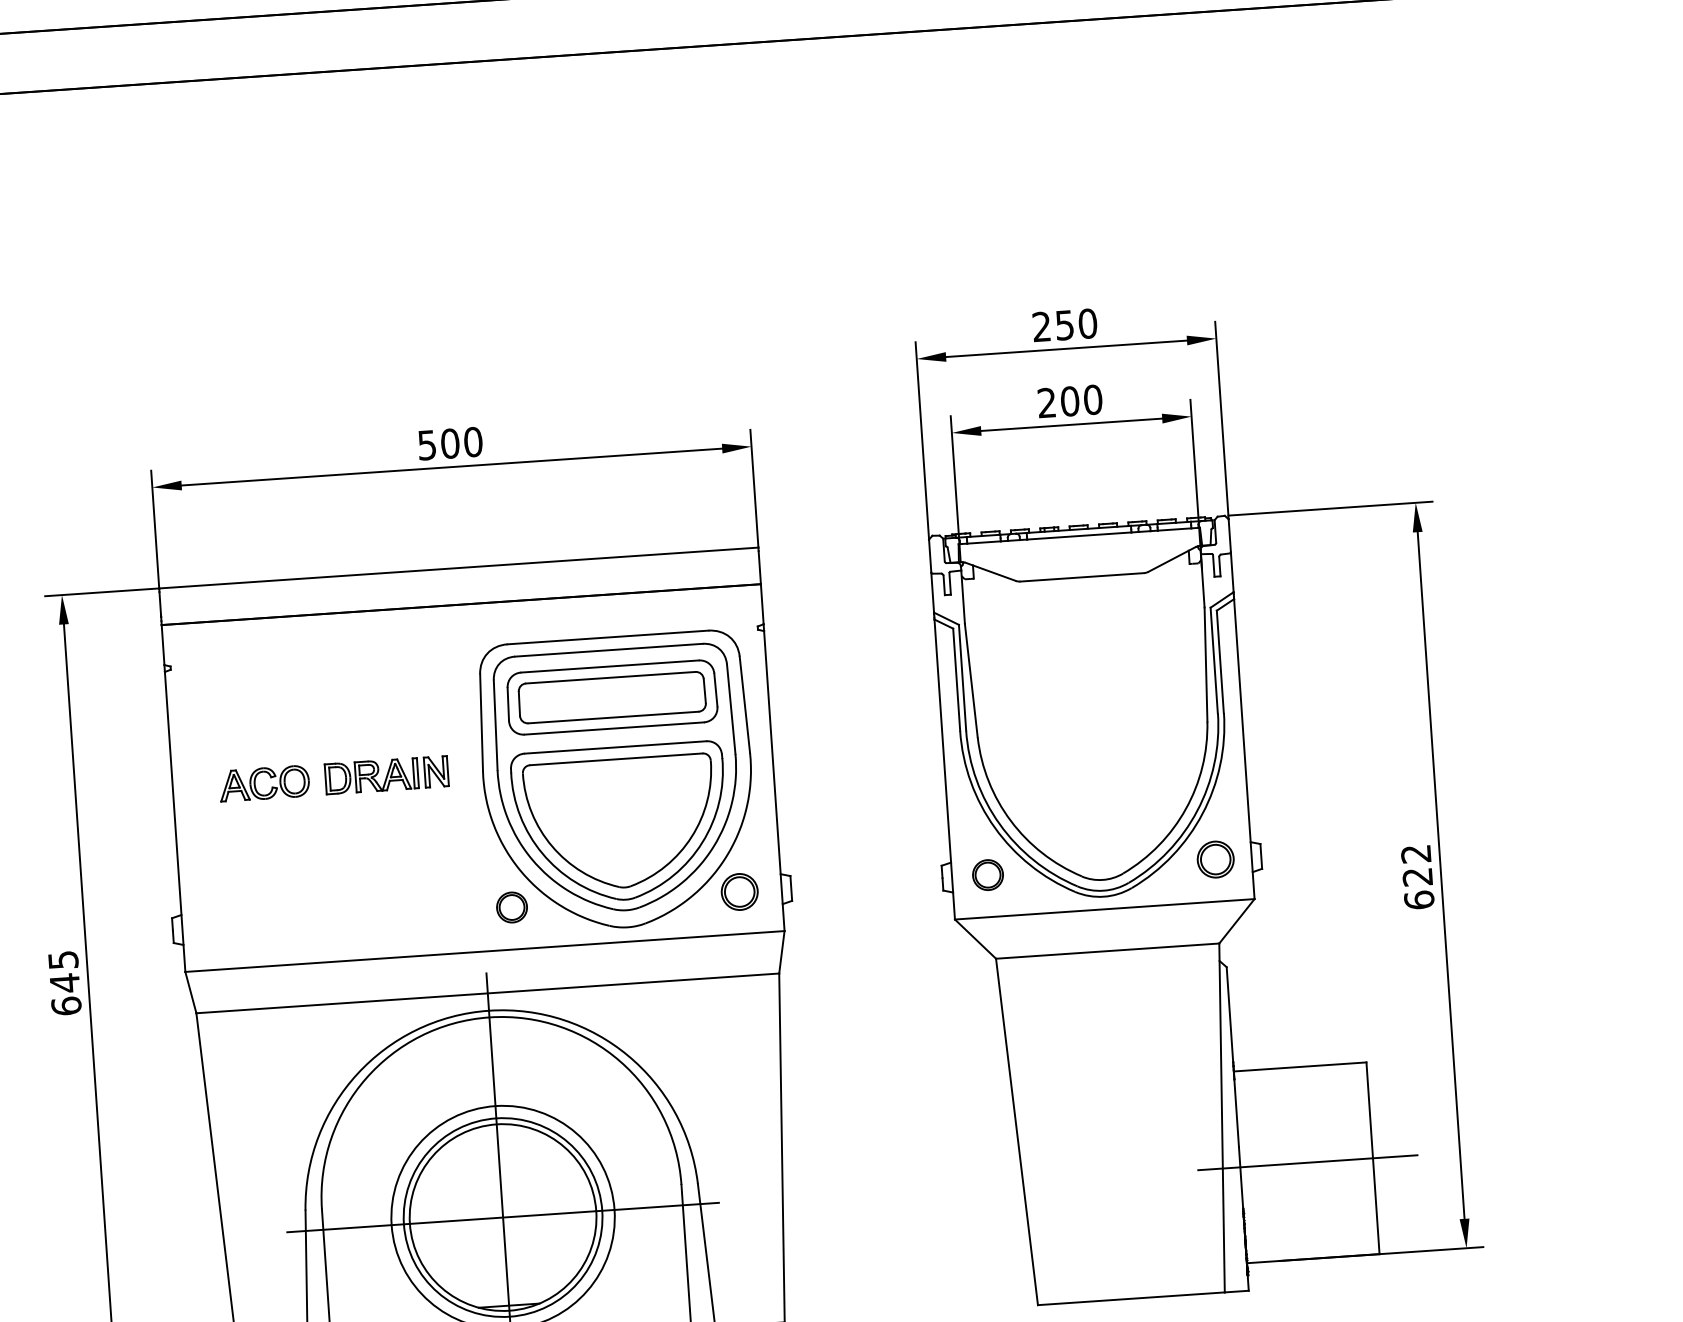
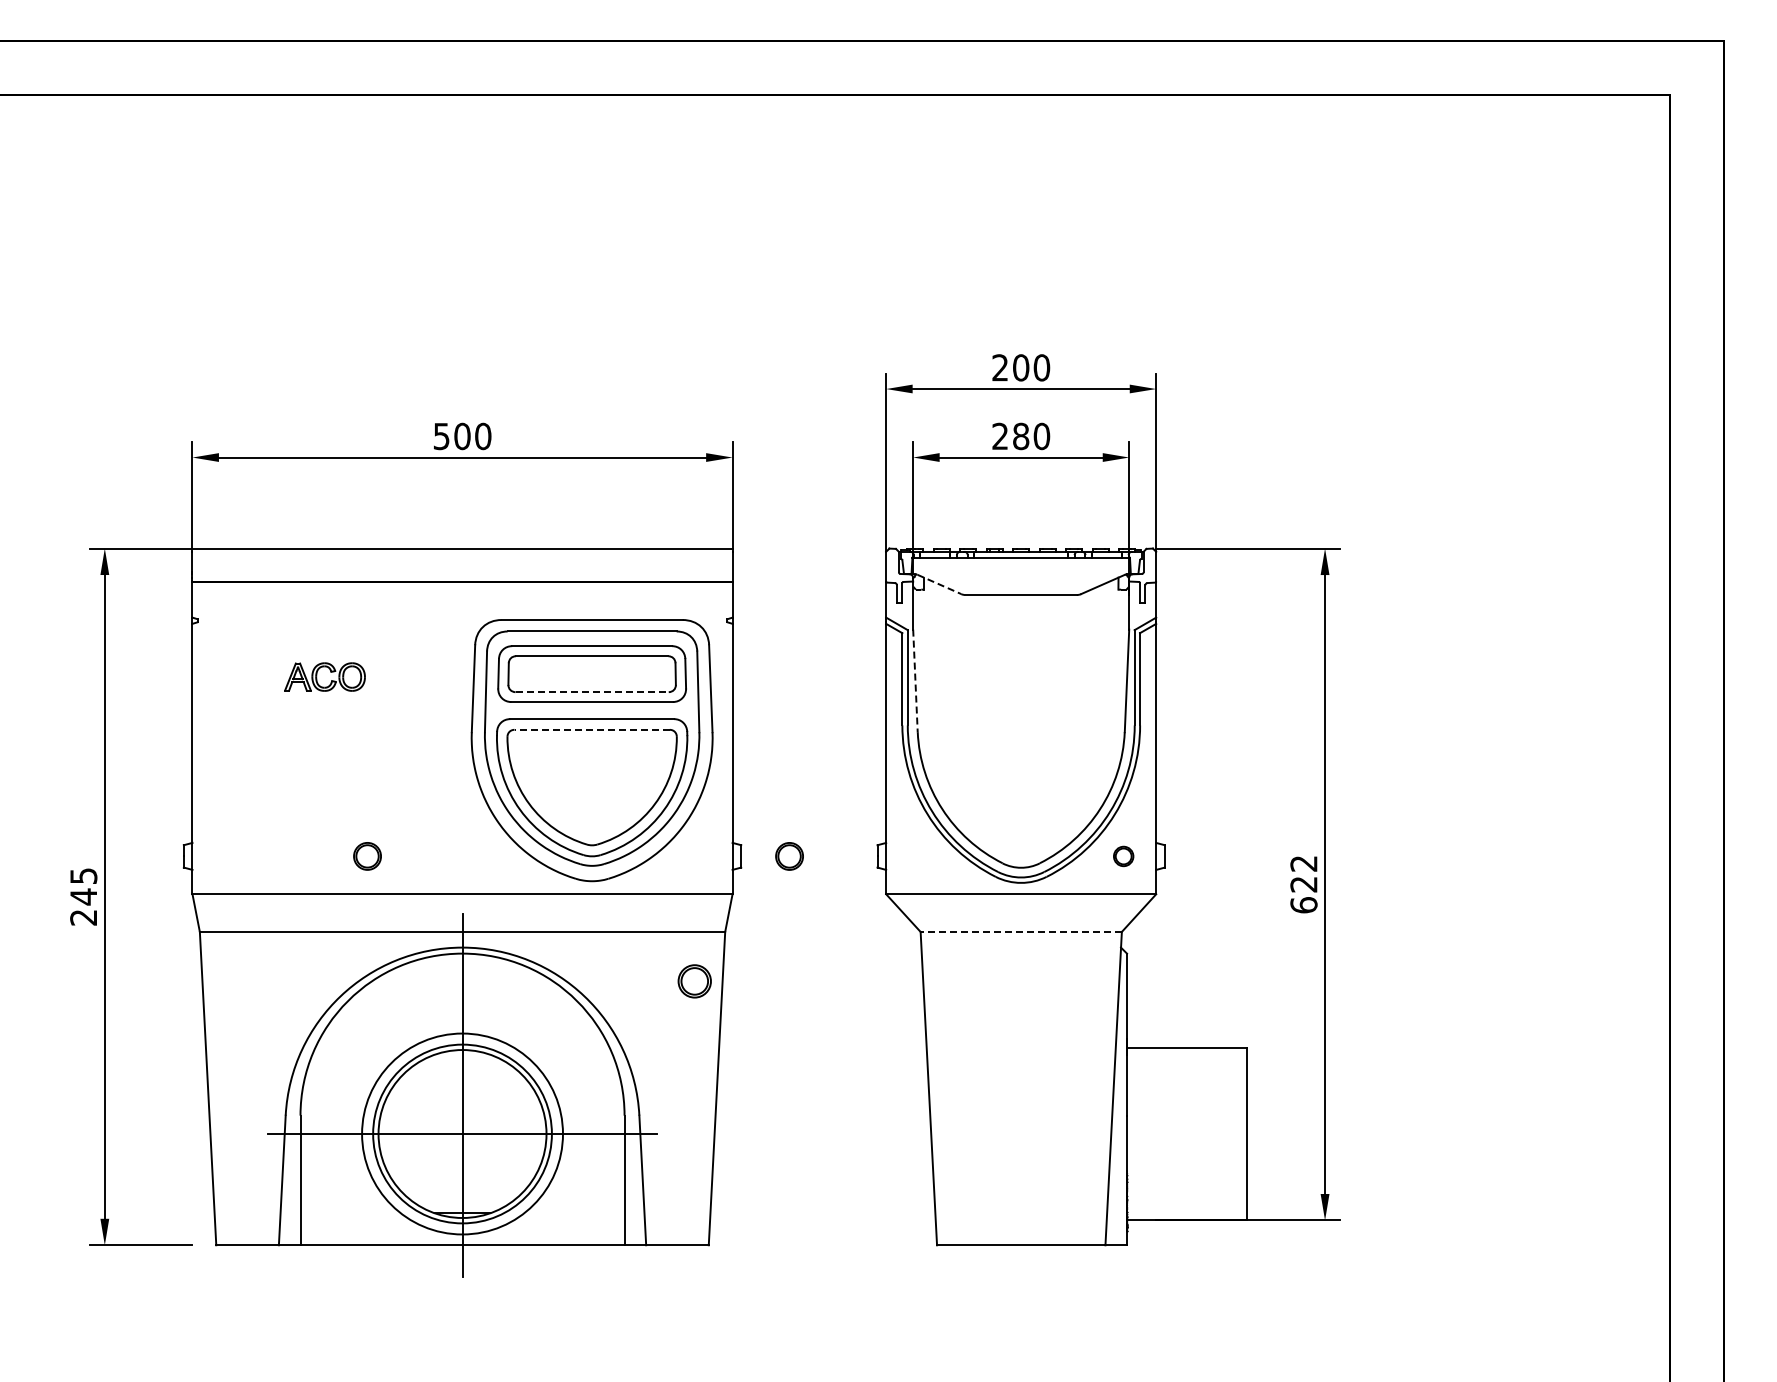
text: (1065, 324) -> (1021, 367), 250 -> 200
text: (1070, 401) -> (1021, 436), 200 -> 280
line: (990, 571) -> (939, 584), solid -> dashed
line: (971, 681) -> (915, 681), solid -> dashed
line: (613, 717) -> (592, 692), solid -> dashed
line: (616, 758) -> (592, 729), solid -> dashed
part: (385, 774) -> (384, 729), removed
part: (256, 783) -> (317, 676), moved
part: (1215, 859) -> (1123, 856), size x0.6
part: (987, 875) -> (789, 856), moved
part: (739, 892) -> (694, 981), moved
part: (512, 907) -> (367, 856), moved
line: (1107, 950) -> (1021, 931), solid -> dashed
text: (66, 1006) -> (83, 917), 645 -> 245
line: (1307, 1163) -> (1187, 1134), removed

